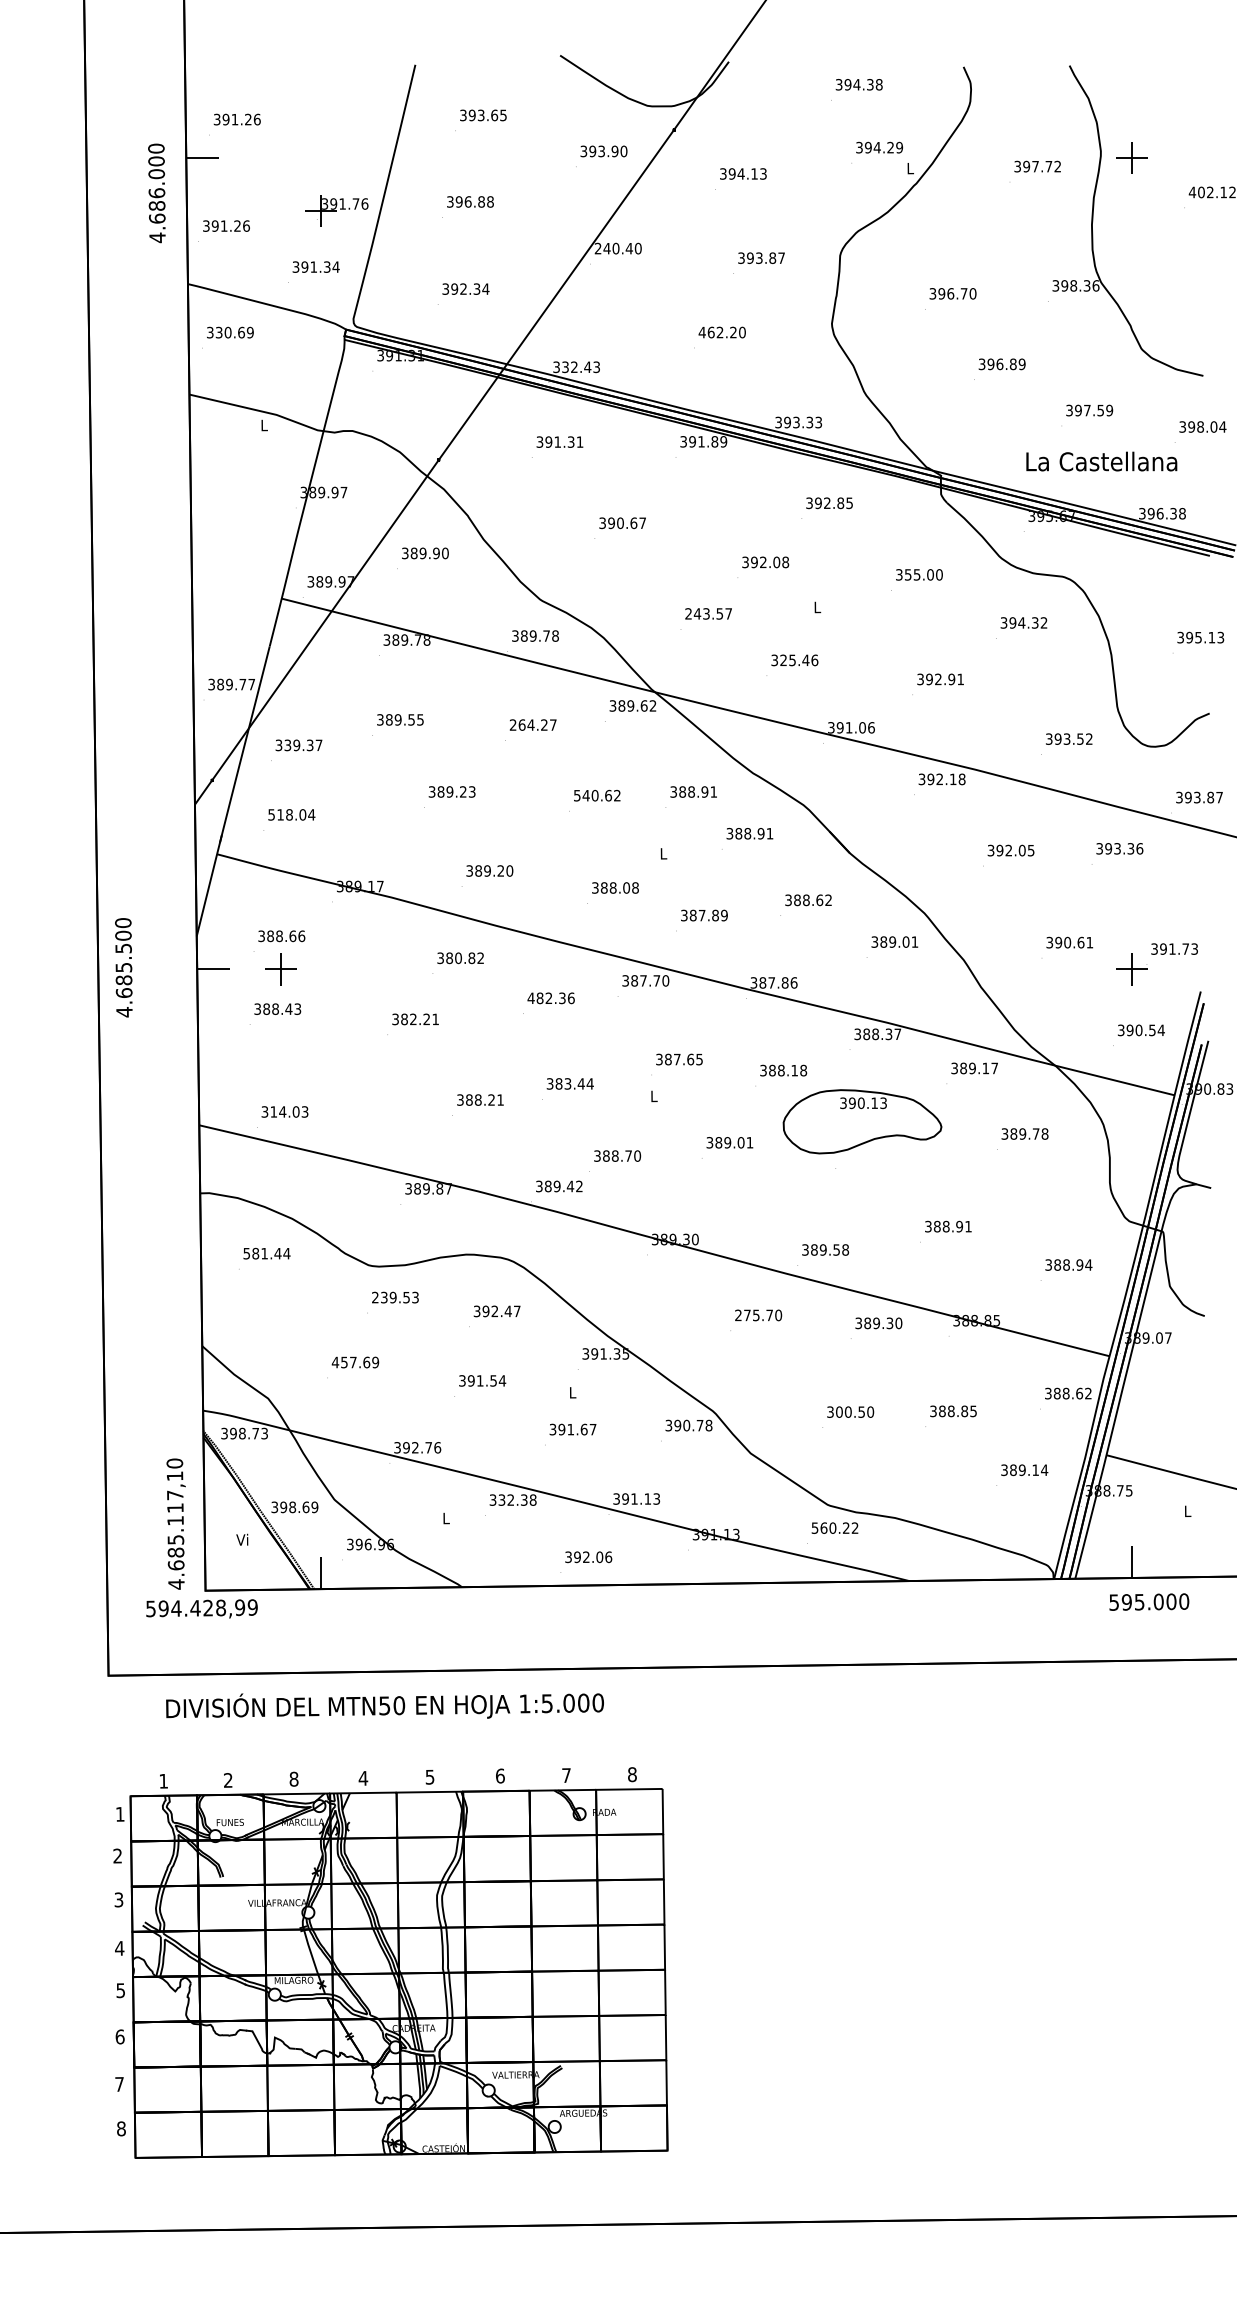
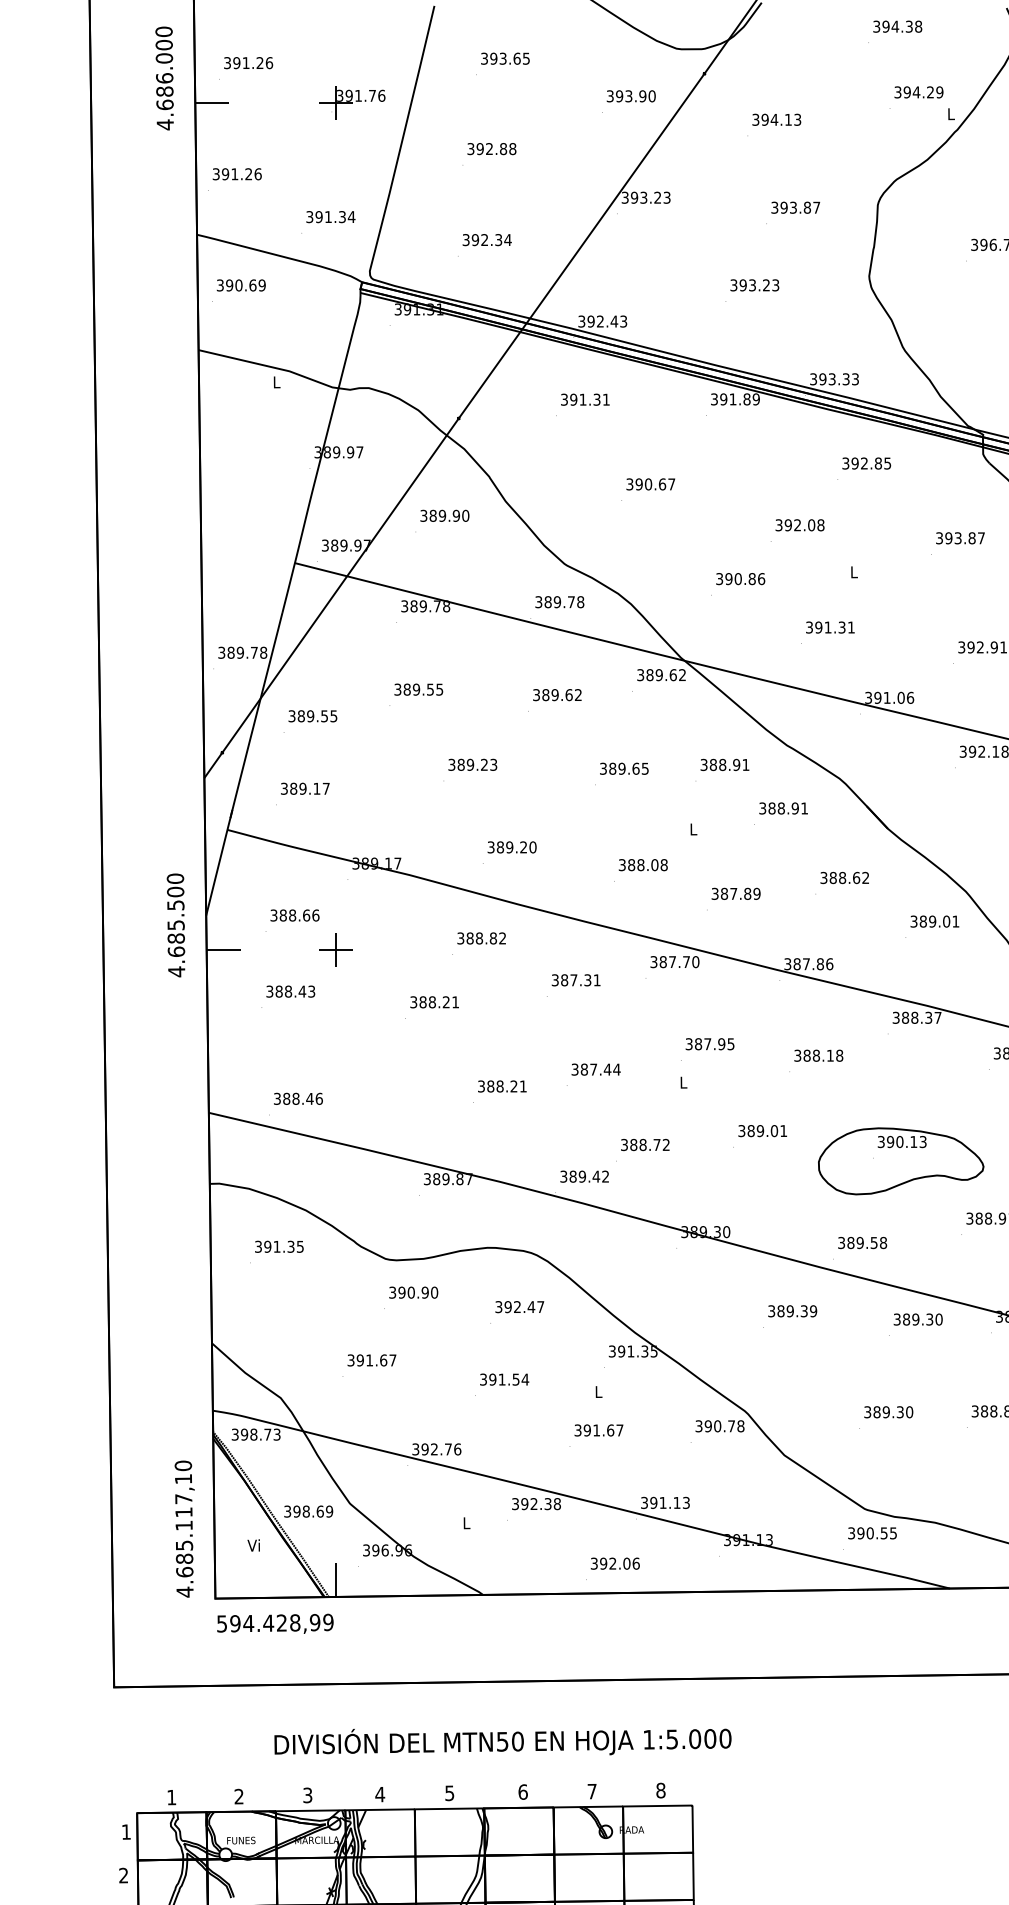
text: (156, 193) -> (164, 78), moved
text: (467, 201) -> (488, 148), 396.88 -> 392.88
part: (336, 210) -> (352, 102), moved
text: (617, 248) -> (645, 197), 240.40 -> 393.23
text: (218, 332) -> (228, 285), 330.69 -> 390.69
text: (721, 332) -> (753, 285), 462.20 -> 393.23
text: (565, 366) -> (591, 320), 332.43 -> 392.43
text: (923, 574) -> (964, 537), 355.00 -> 393.87
text: (708, 613) -> (740, 578), 243.57 -> 390.86
text: (799, 660) -> (835, 627), 325.46 -> 391.31
text: (251, 684) -> (263, 652), 389.77 -> 389.78
text: (532, 724) -> (556, 694), 264.27 -> 389.62
text: (303, 745) -> (317, 716), 339.37 -> 389.55
text: (597, 795) -> (624, 768), 540.62 -> 389.65
text: (291, 814) -> (305, 788), 518.04 -> 389.17
text: (458, 957) -> (479, 937), 380.82 -> 388.82
text: (123, 967) -> (175, 925), moved
part: (280, 969) -> (335, 950), moved
text: (550, 998) -> (575, 980), 482.36 -> 387.31
text: (413, 1019) -> (432, 1002), 382.21 -> 388.21
text: (690, 1059) -> (721, 1044), 387.65 -> 387.95
text: (567, 1083) -> (593, 1069), 383.44 -> 387.44
text: (289, 1111) -> (303, 1098), 314.03 -> 388.46
part: (862, 1121) -> (901, 1161), moved
text: (637, 1155) -> (666, 1144), 388.70 -> 388.72
text: (267, 1253) -> (280, 1246), 581.44 -> 391.35
text: (395, 1297) -> (413, 1292), 239.53 -> 390.90
text: (758, 1315) -> (792, 1311), 275.70 -> 389.39
text: (355, 1362) -> (371, 1360), 457.69 -> 391.67
text: (850, 1411) -> (888, 1411), 300.50 -> 389.30
text: (501, 1499) -> (524, 1503), 332.38 -> 392.38
text: (835, 1527) -> (872, 1532), 560.22 -> 390.55
text: (201, 1608) -> (274, 1623), moved
text: (384, 1705) -> (502, 1741), moved
text: (293, 1778) -> (307, 1794), 8 -> 3

